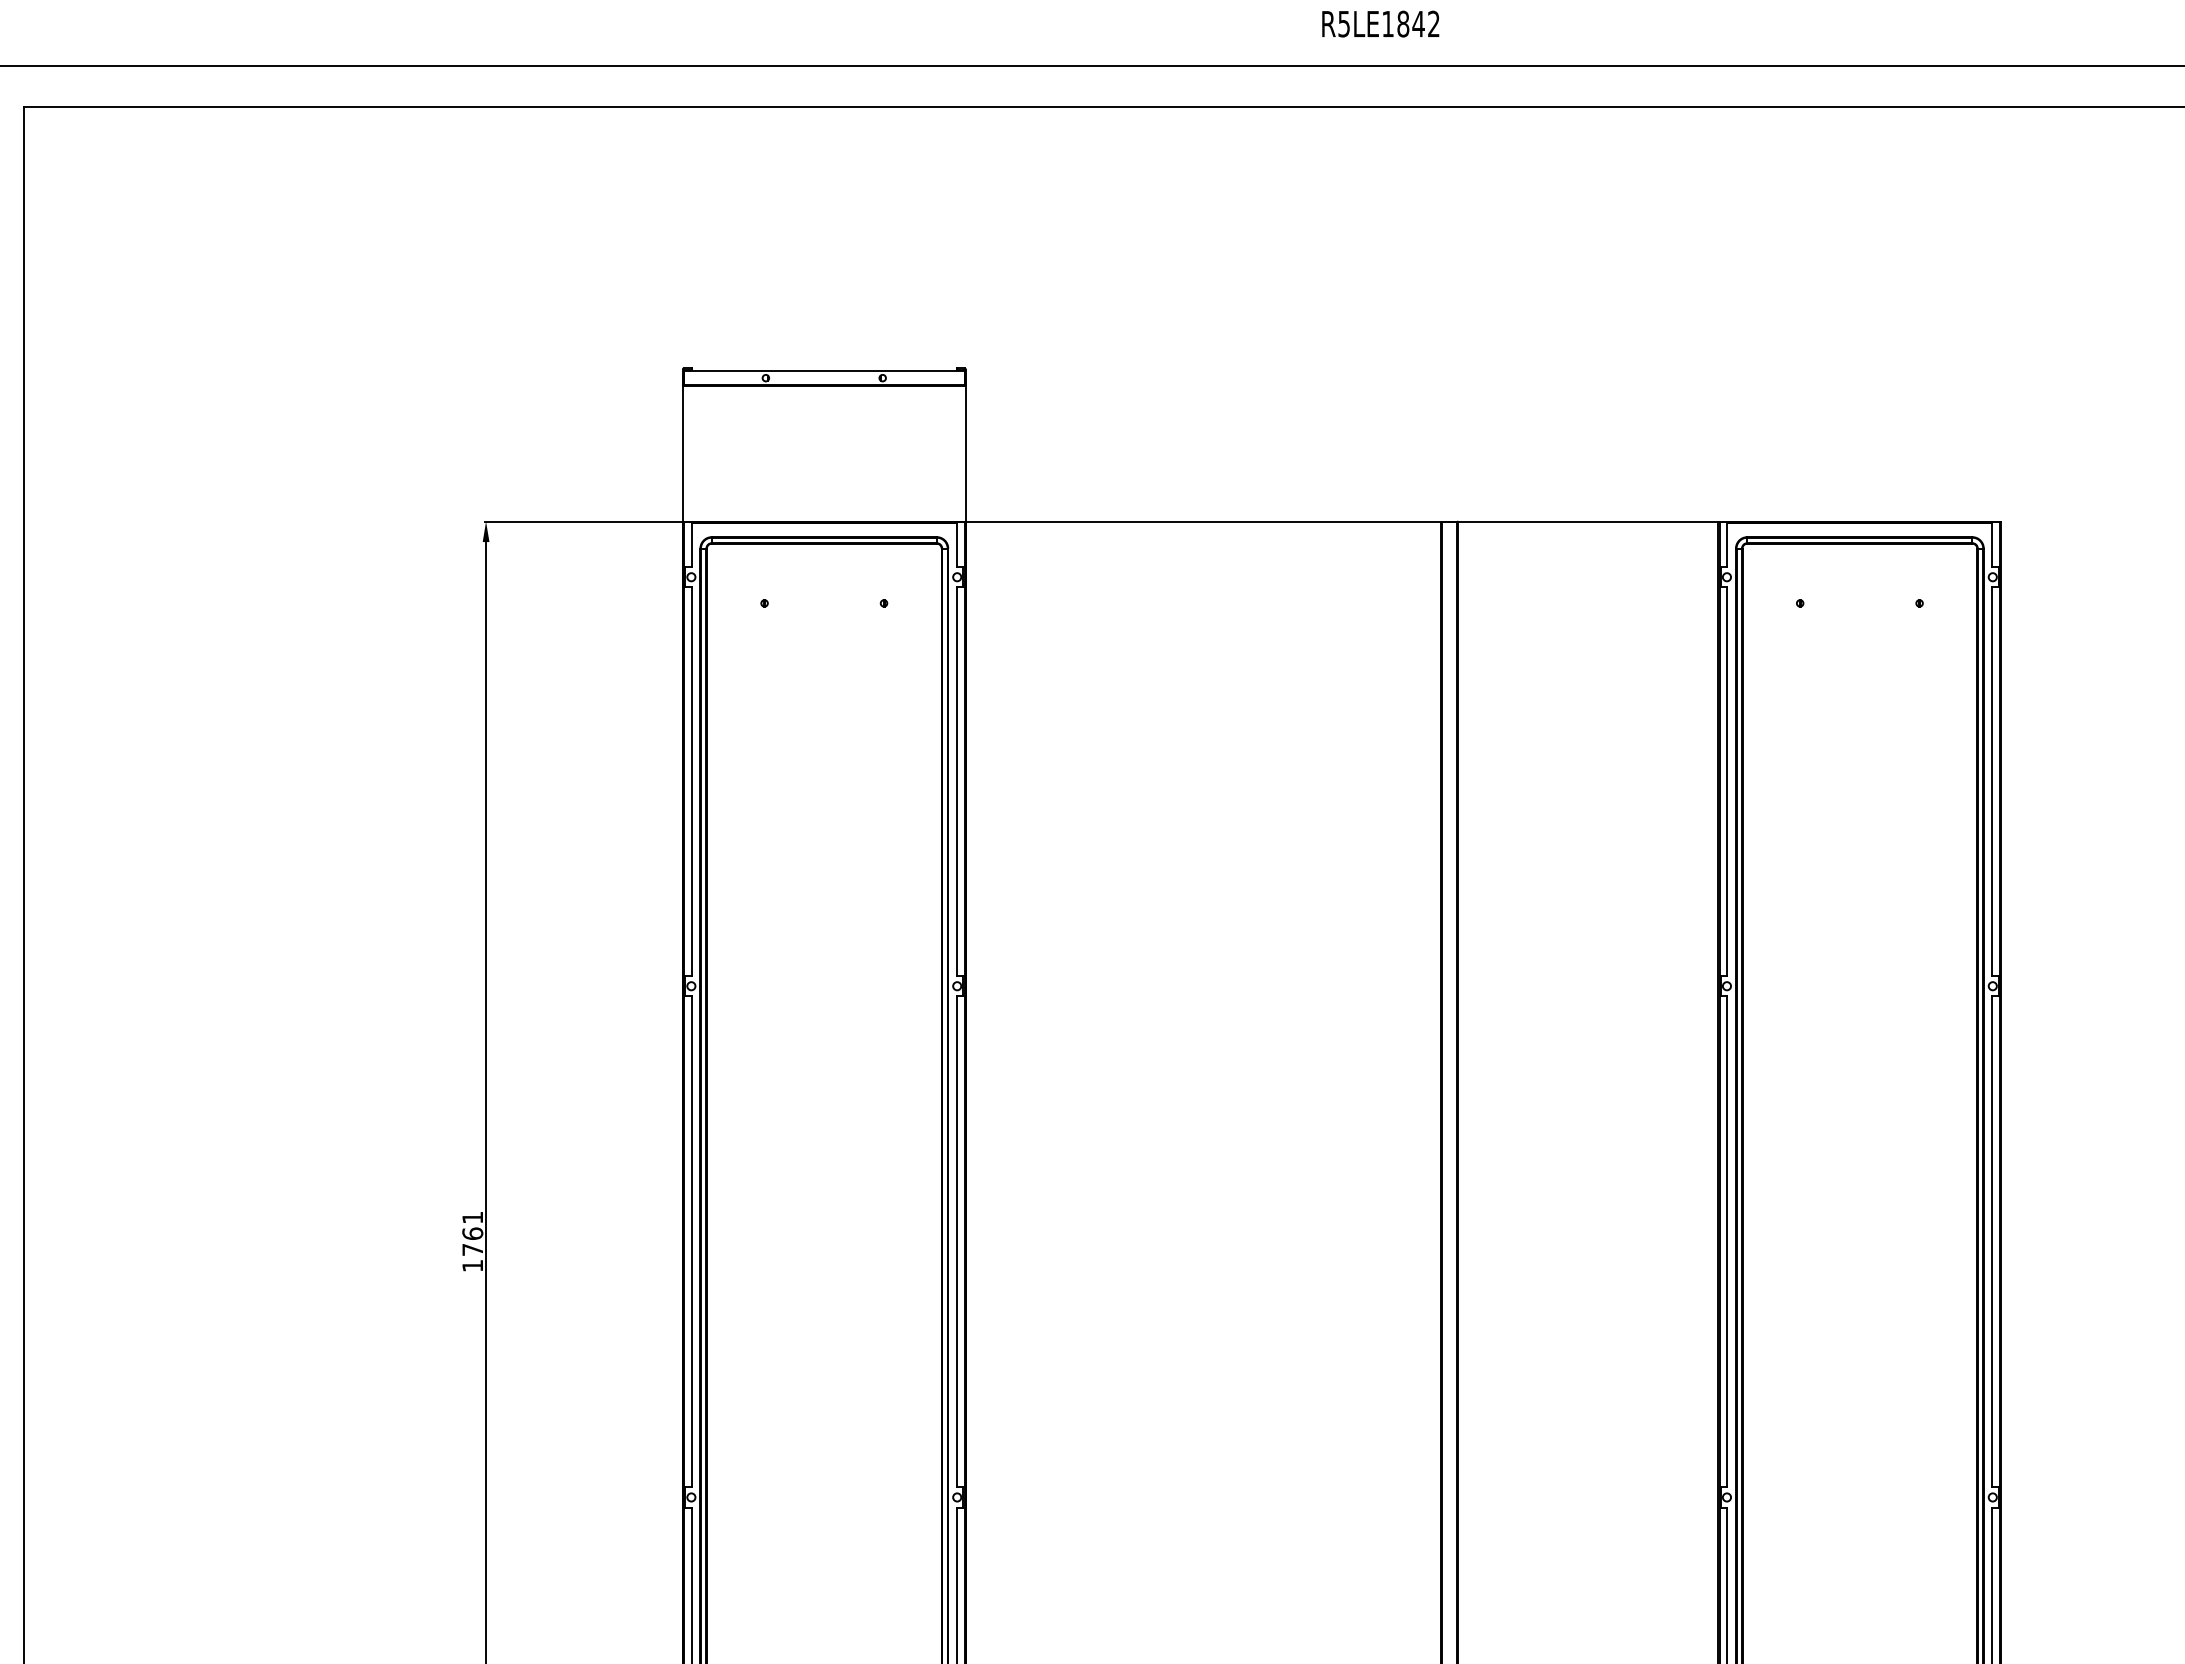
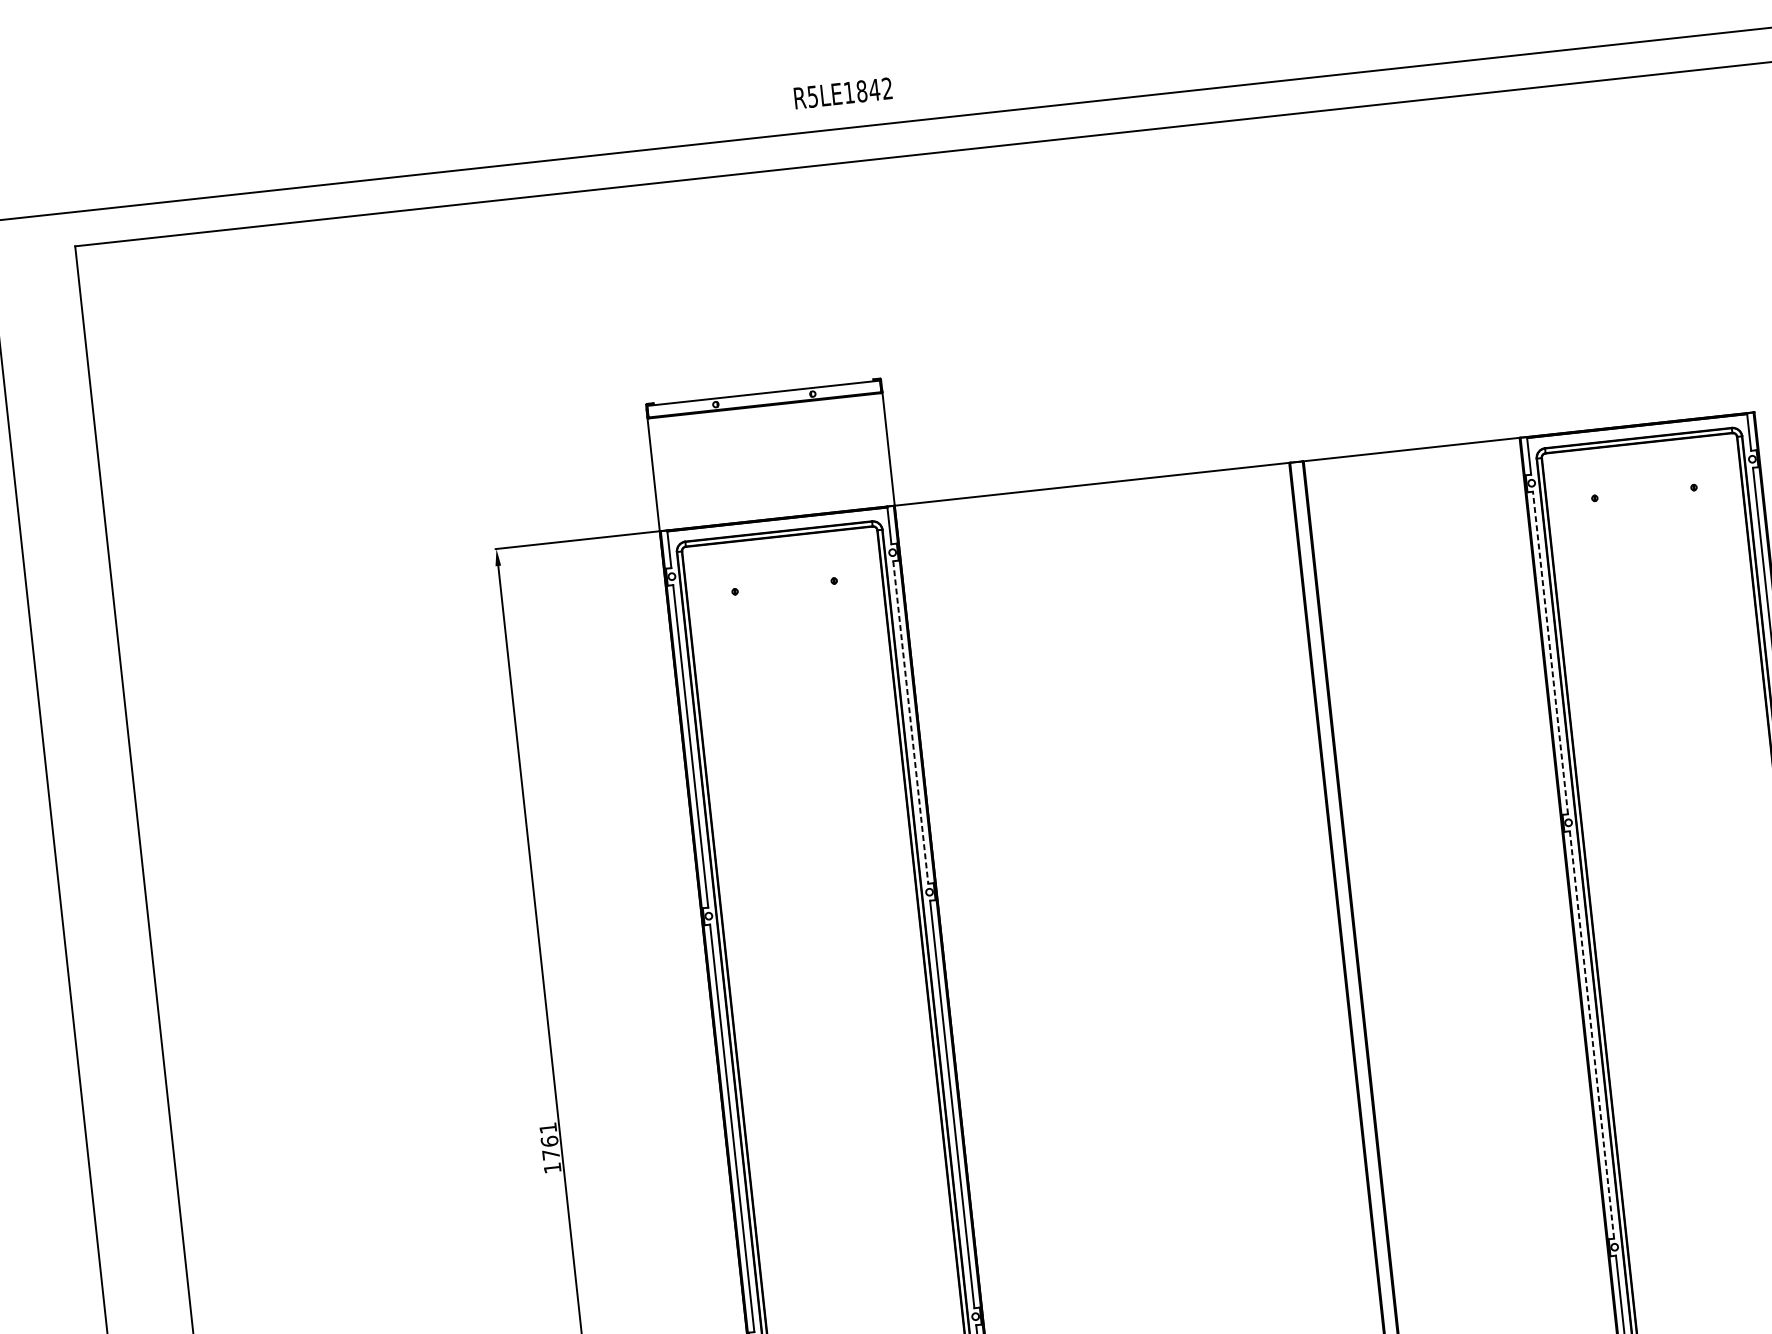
text: (1380, 23) -> (842, 92), moved
line: (1727, 781) -> (1550, 652), solid -> dashed
line: (956, 782) -> (910, 723), solid -> dashed
line: (1727, 1241) -> (1592, 1034), solid -> dashed

